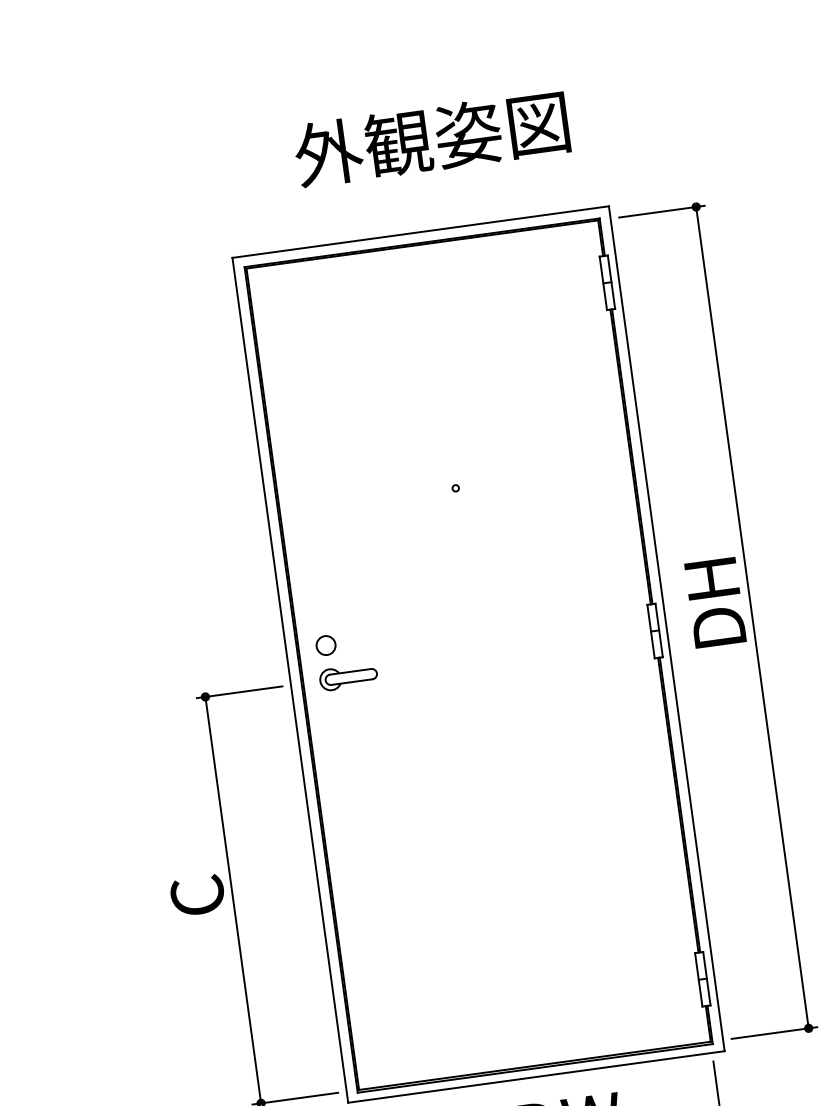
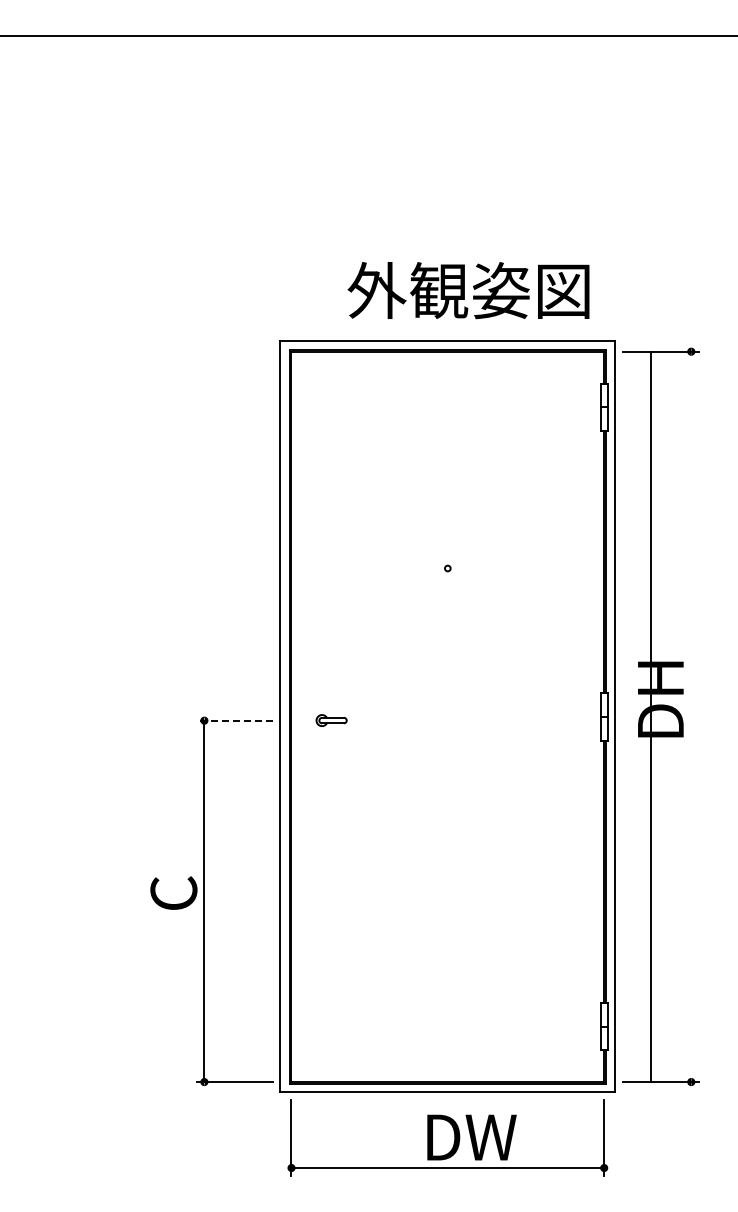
text: (431, 138) -> (468, 290), moved
line: (752, 617) -> (651, 716), moved
circle: (325, 645) -> (315, 690), removed
part: (348, 677) -> (331, 720), size x0.6
line: (239, 692) -> (234, 720), solid -> dashed

